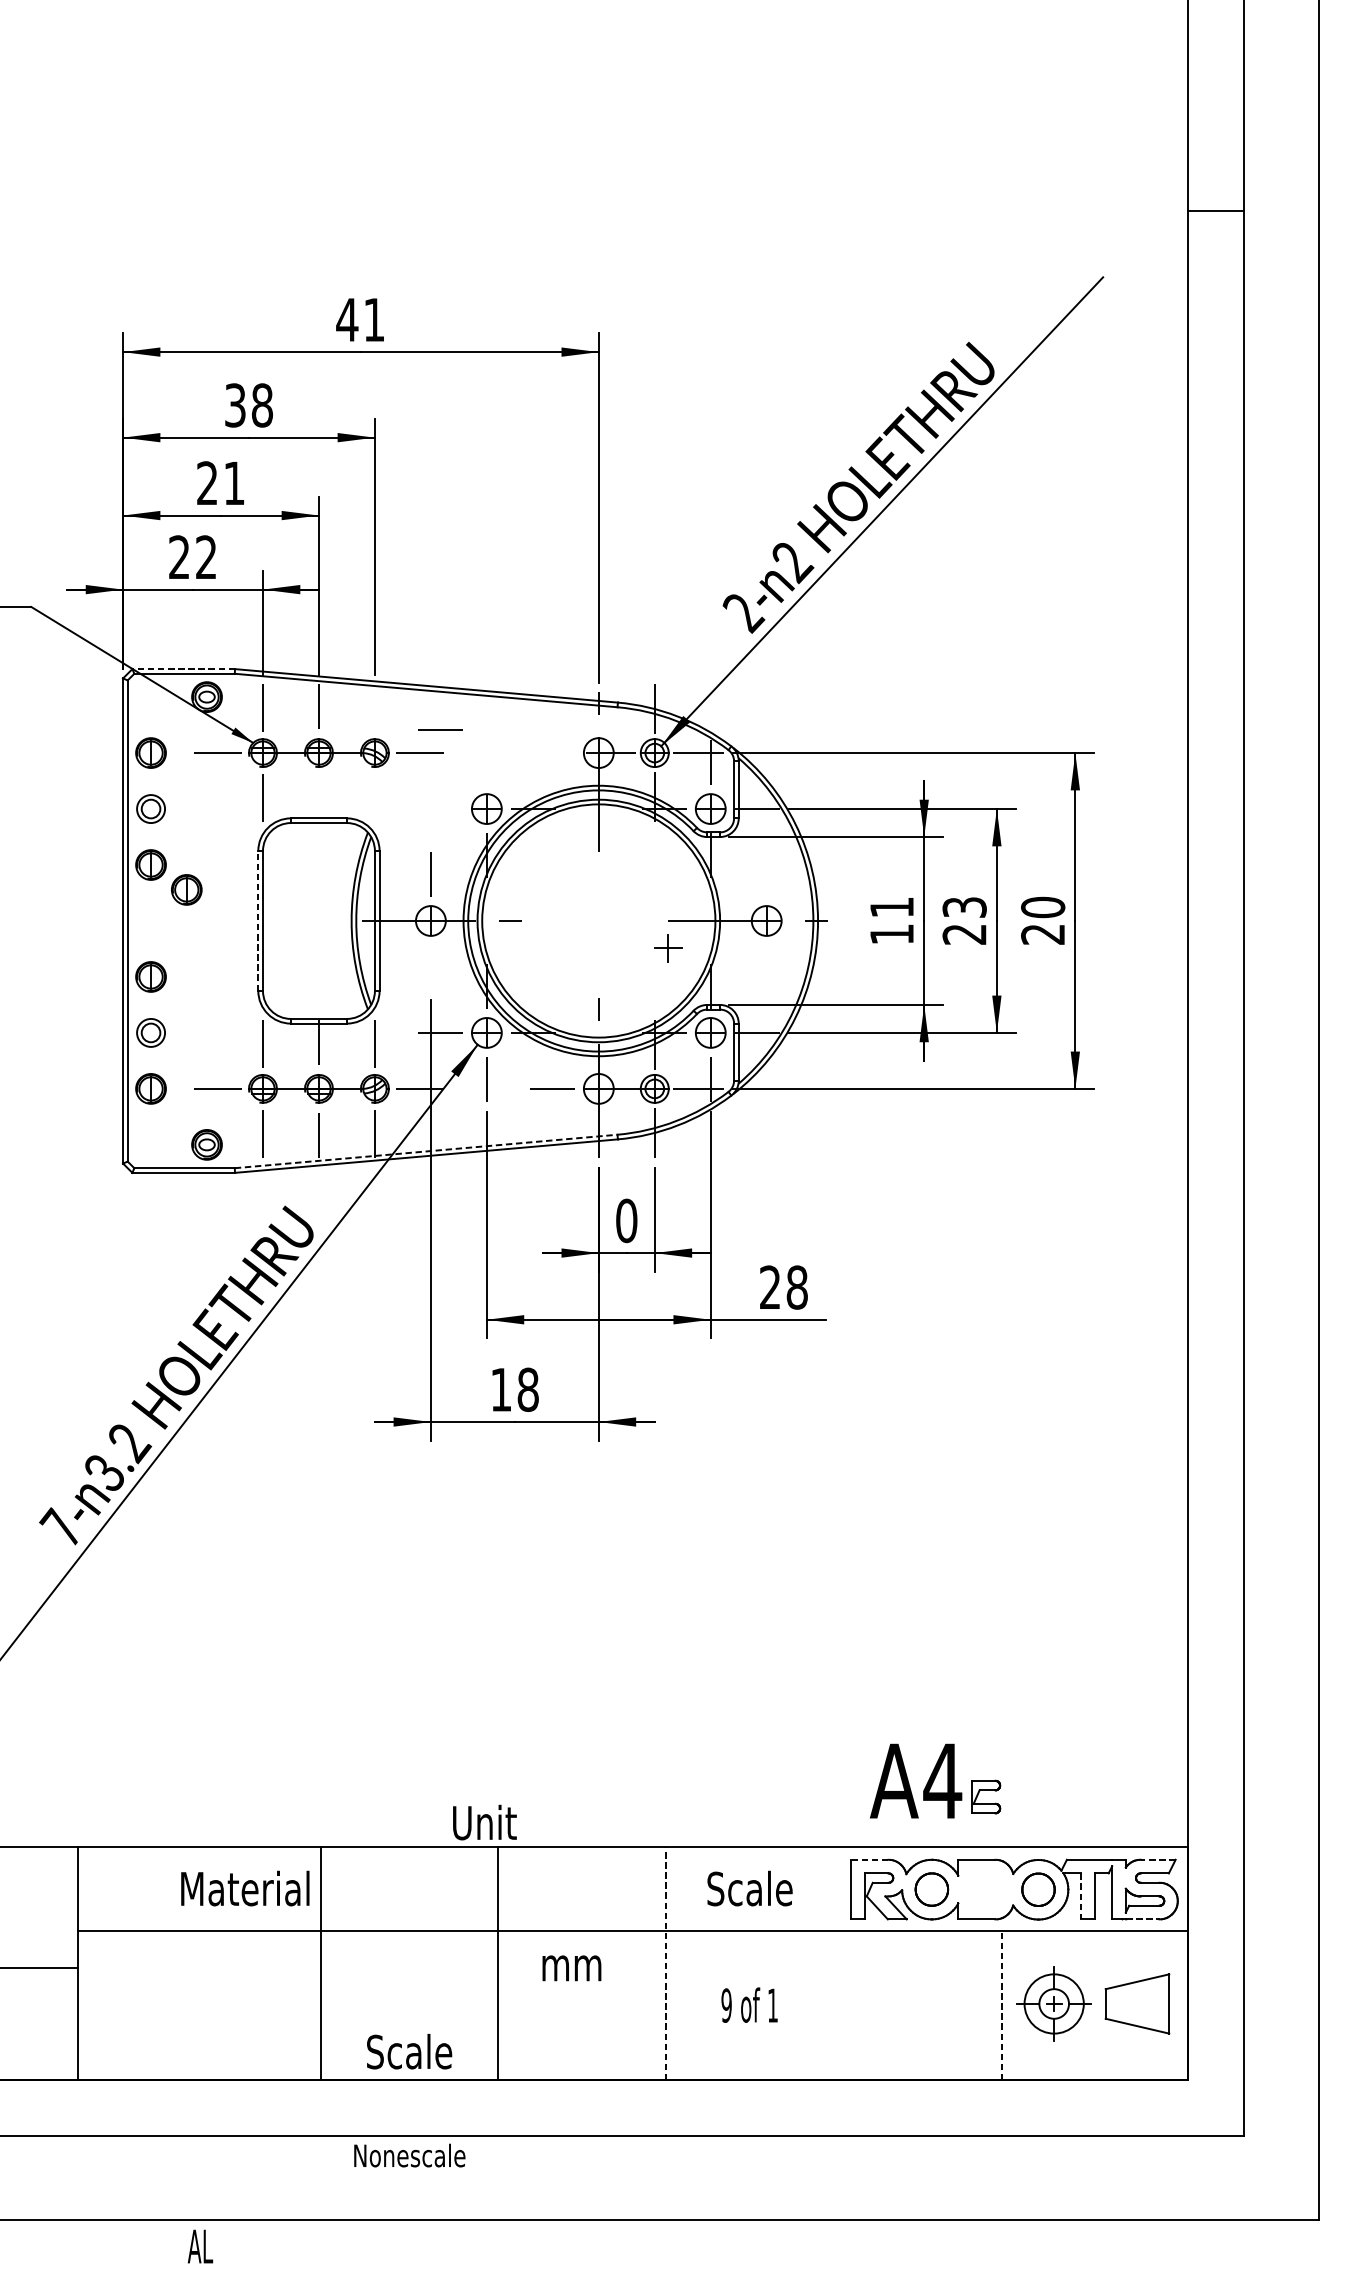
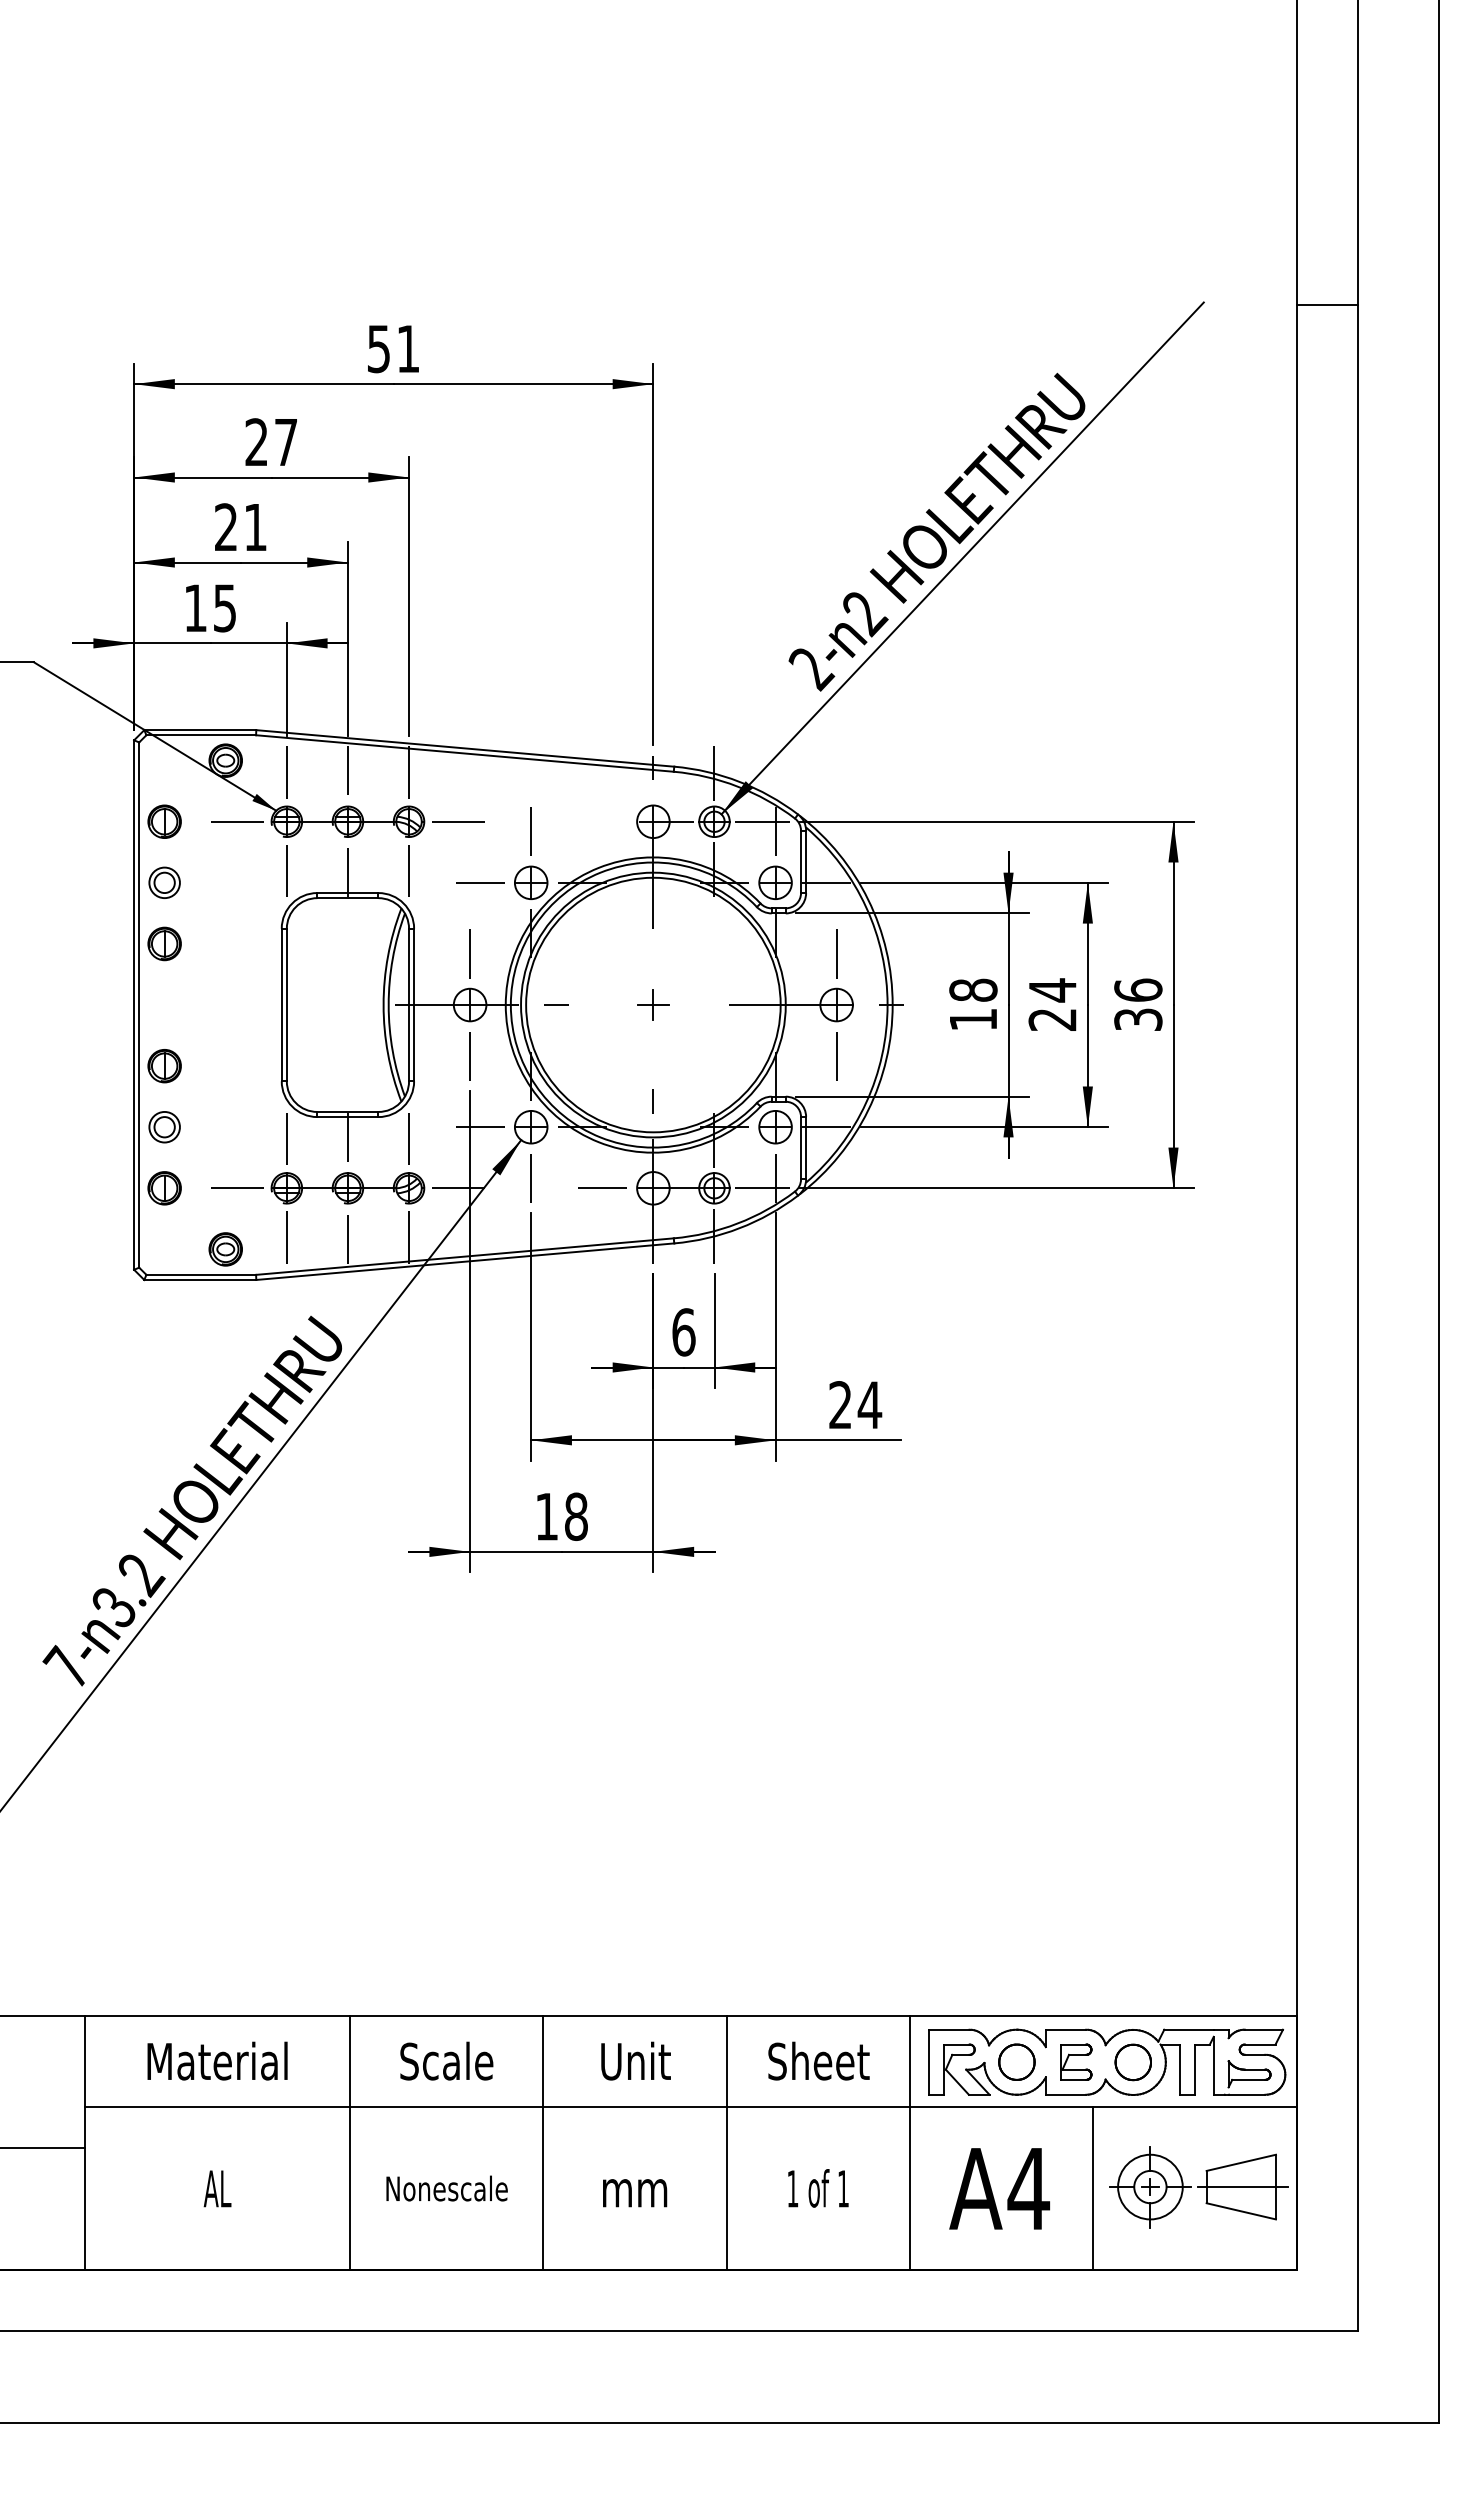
line: (1215, 211) -> (1326, 305), moved
text: (346, 320) -> (378, 349), 41 -> 51
text: (248, 405) -> (271, 442), 38 -> 27
text: (192, 557) -> (209, 608), 22 -> 15
line: (183, 669) -> (200, 730), dashed -> solid
line: (375, 707) -> (409, 772), added
line: (440, 729) -> (480, 882), moved
line: (487, 761) -> (531, 831), added
line: (375, 797) -> (409, 870), added
line: (318, 799) -> (347, 872), added
line: (766, 873) -> (836, 953), added
part: (186, 890) -> (203, 971), removed
text: (892, 906) -> (973, 989), 11 -> 18
text: (964, 907) -> (1052, 990), 23 -> 24
line: (258, 920) -> (281, 1004), dashed -> solid
text: (1043, 920) -> (1138, 1004), 20 -> 36
part: (668, 947) -> (653, 1004), moved
line: (431, 967) -> (470, 1055), added
line: (766, 967) -> (836, 1055), added
line: (425, 1151) -> (464, 1256), dashed -> solid
text: (626, 1221) -> (683, 1332), 0 -> 6
text: (796, 1287) -> (869, 1405), 28 -> 24
text: (915, 1780) -> (999, 2188), moved
part: (986, 1796) -> (1076, 2061), moved
text: (484, 1822) -> (635, 2060), moved
line: (869, 1859) -> (948, 2029), dashed -> solid
line: (1157, 1859) -> (1263, 2029), dashed -> solid
text: (245, 1887) -> (217, 2060), moved
text: (750, 1887) -> (818, 2060), Scale -> Sheet
line: (1080, 1897) -> (1179, 2070), dashed -> solid
line: (1143, 1919) -> (1247, 2094), dashed -> solid
line: (665, 1963) -> (726, 2142), dashed -> solid
line: (833, 1963) -> (909, 2142), added
text: (572, 1968) -> (635, 2193), moved
line: (1138, 2004) -> (1242, 2187), added
text: (726, 2005) -> (792, 2188), 9 -> 1
line: (1002, 2005) -> (1093, 2188), dashed -> solid
text: (409, 2051) -> (446, 2060), moved
text: (409, 2155) -> (446, 2188), moved
text: (200, 2246) -> (217, 2188), moved

